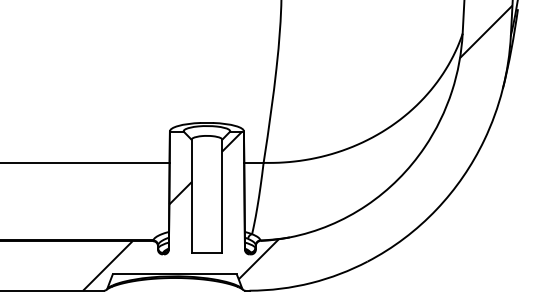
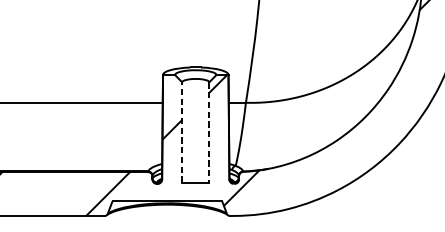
line: (191, 196) -> (182, 132), solid -> dashed
line: (222, 196) -> (209, 132), solid -> dashed

